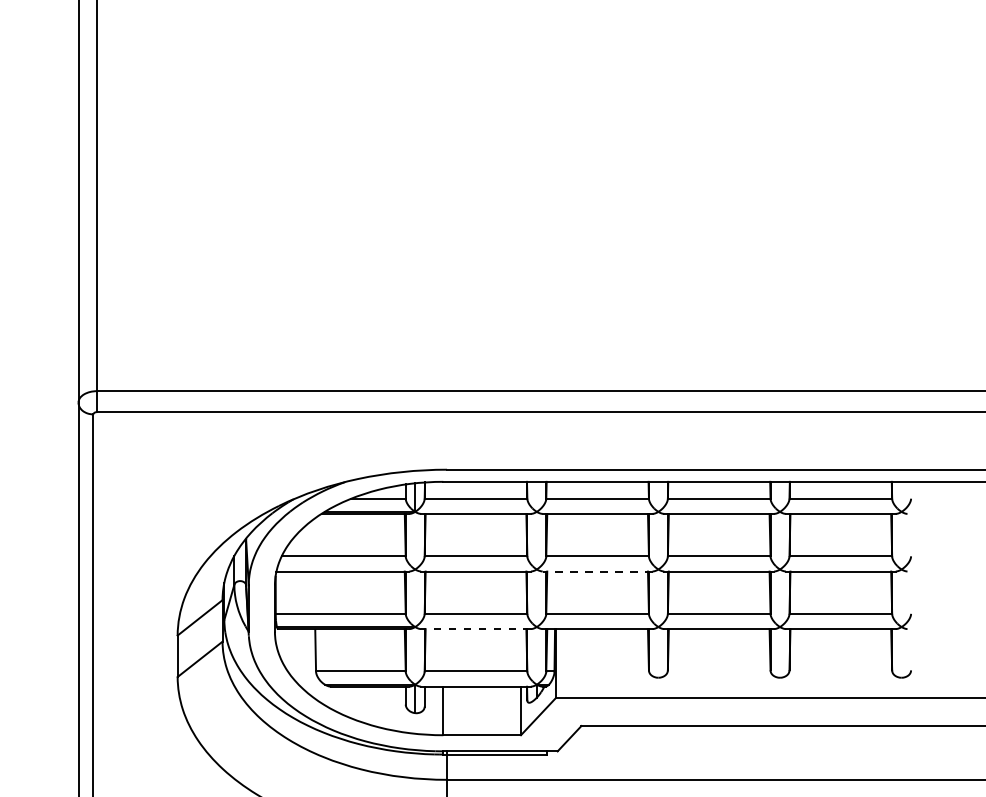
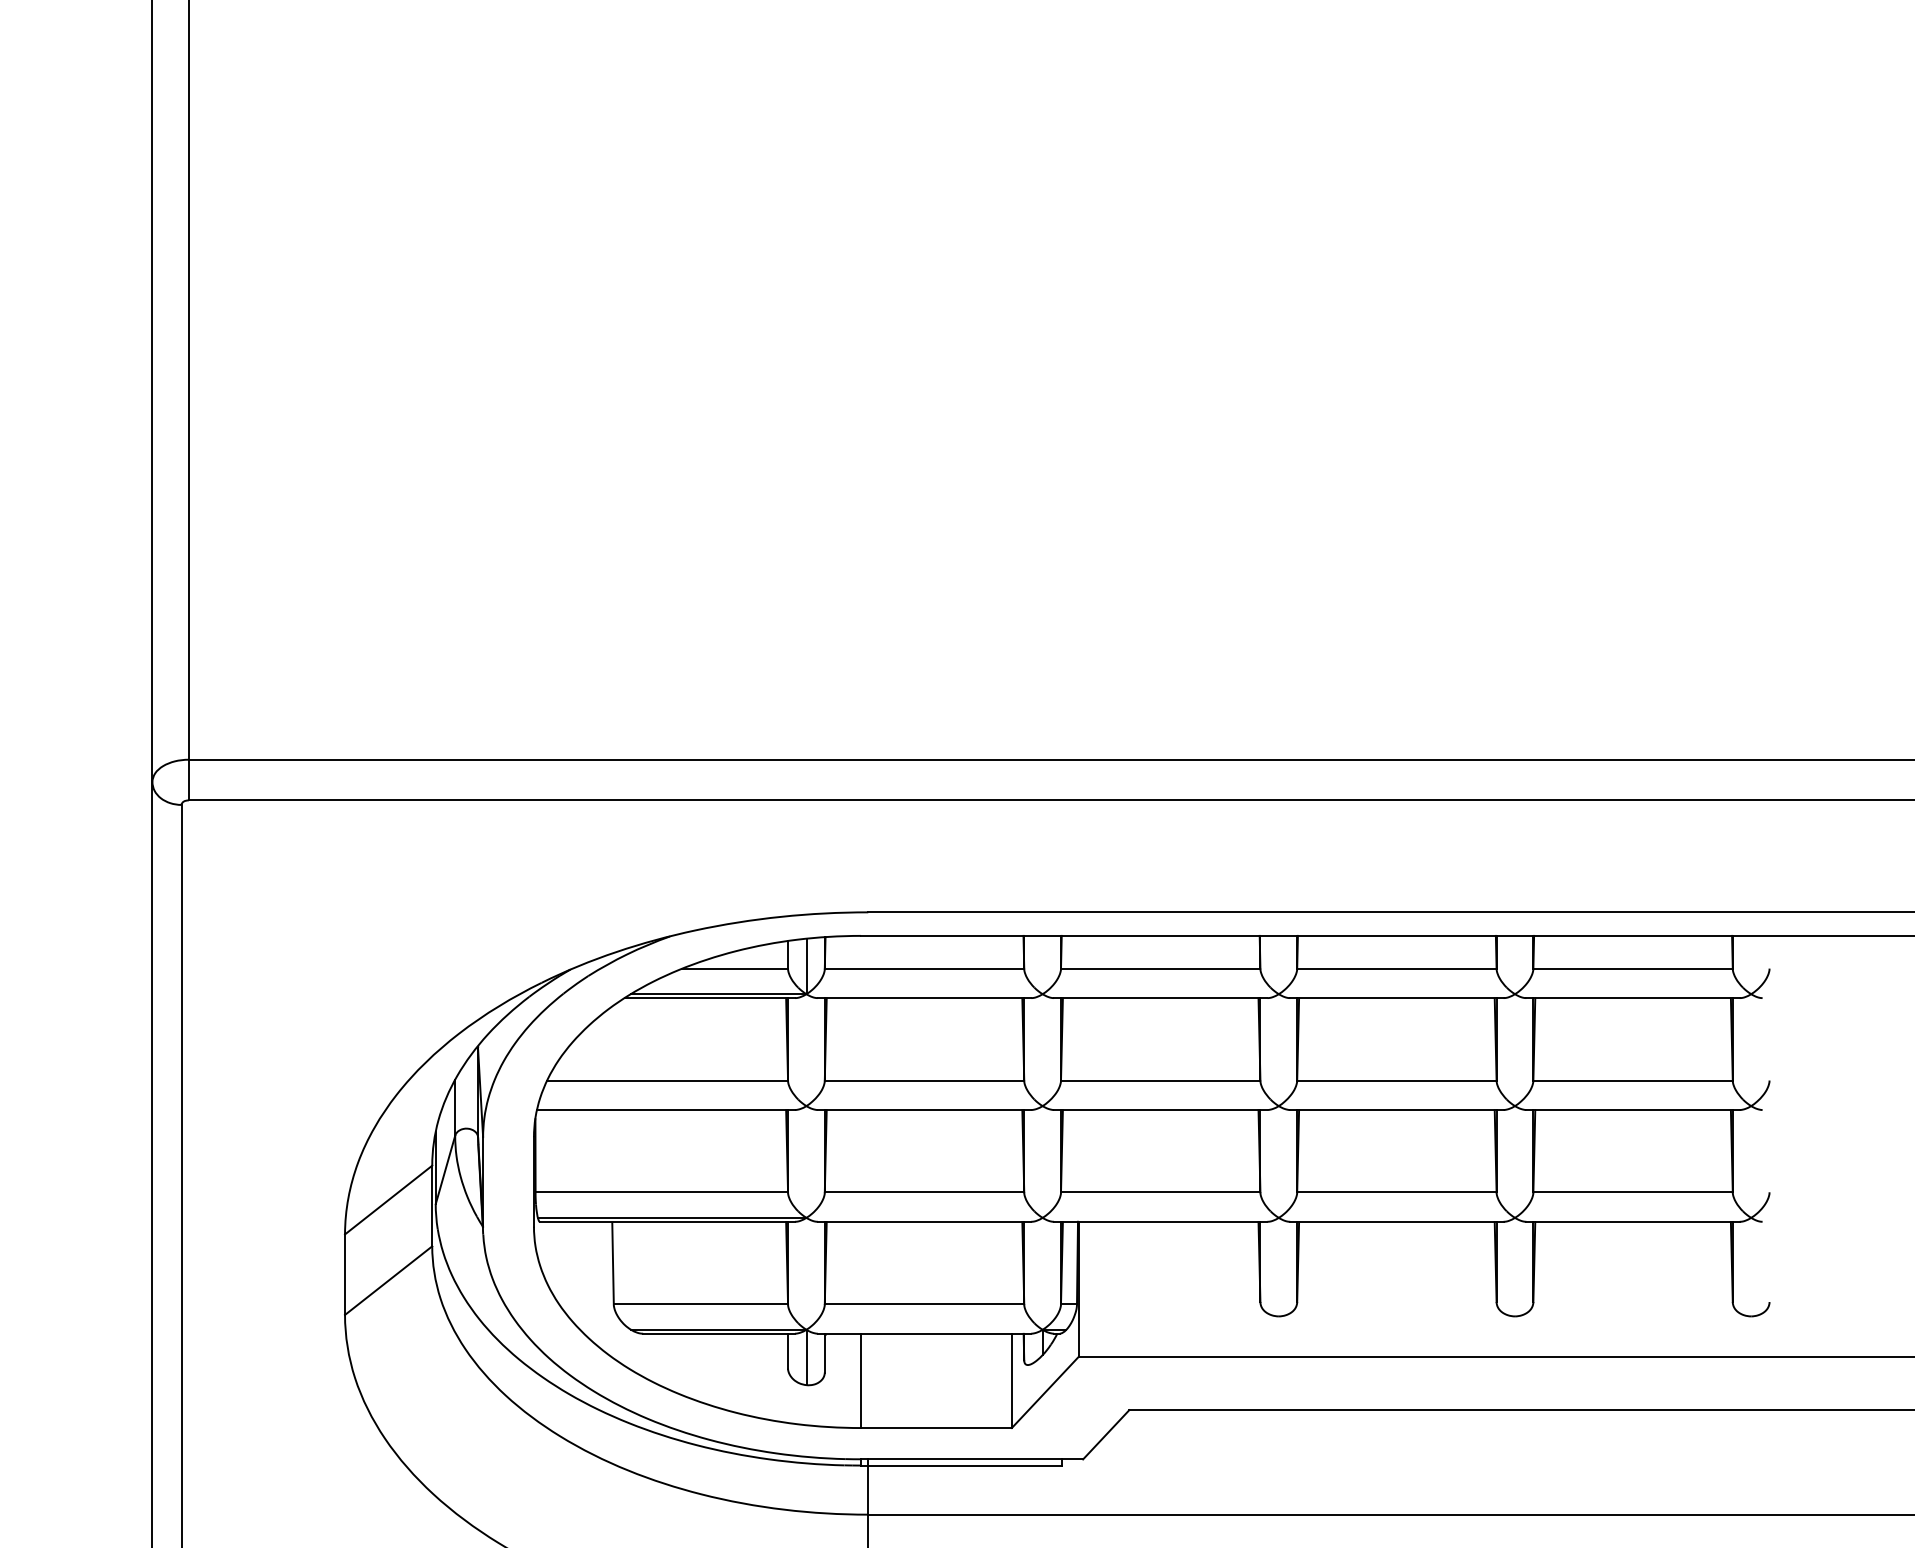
line: (597, 571) -> (1160, 1110), dashed -> solid
line: (476, 629) -> (925, 1222), dashed -> solid

